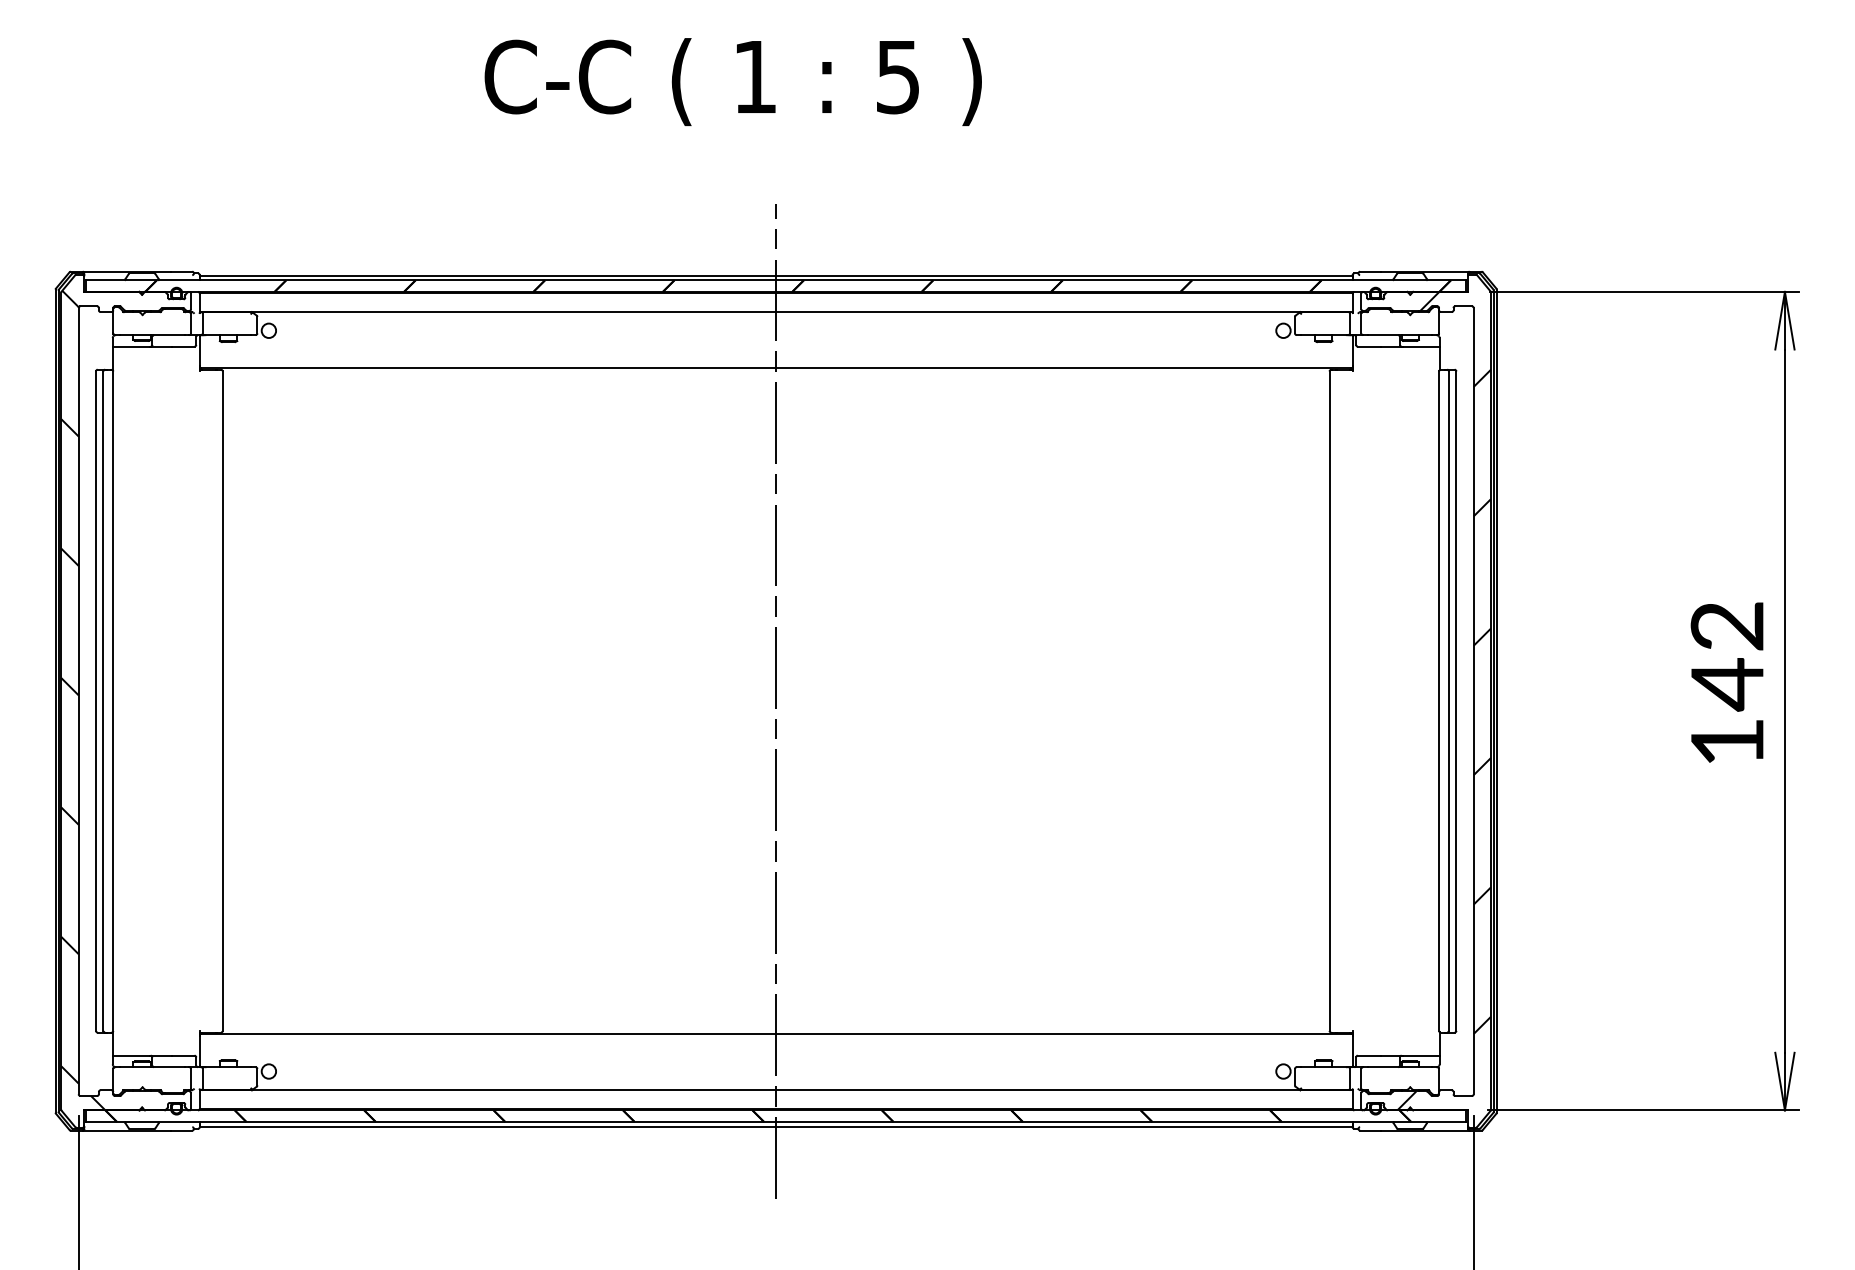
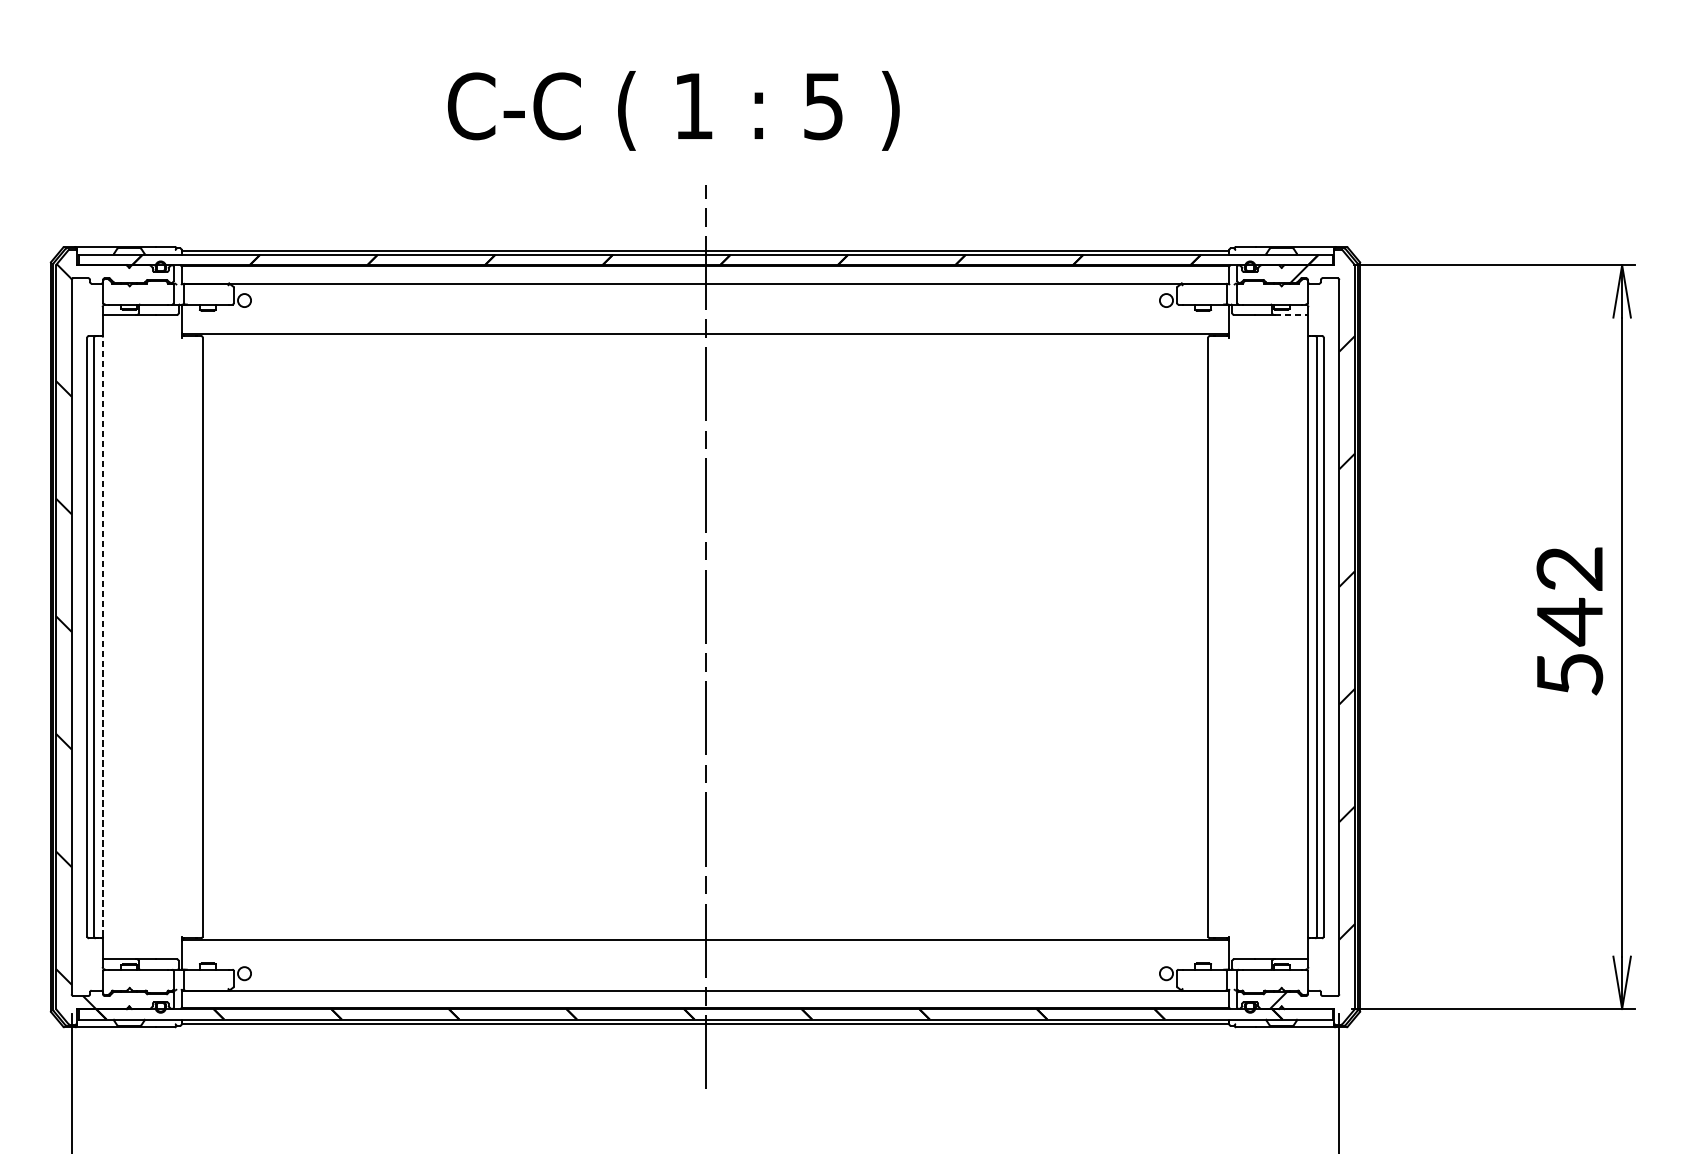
text: (732, 81) -> (673, 110), moved
line: (1421, 346) -> (1291, 314), solid -> dashed
line: (113, 701) -> (103, 637), solid -> dashed
text: (1727, 742) -> (1569, 674), 142 -> 542

